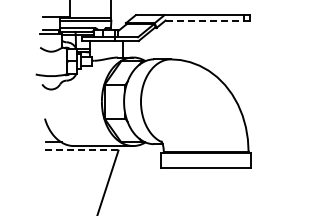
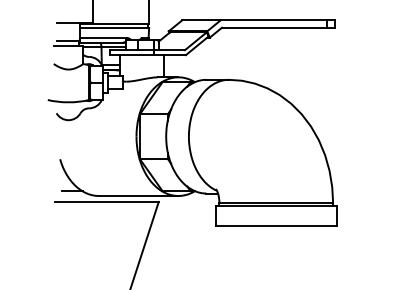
line: (207, 20) -> (278, 27), dashed -> solid
line: (79, 150) -> (106, 201), dashed -> solid

